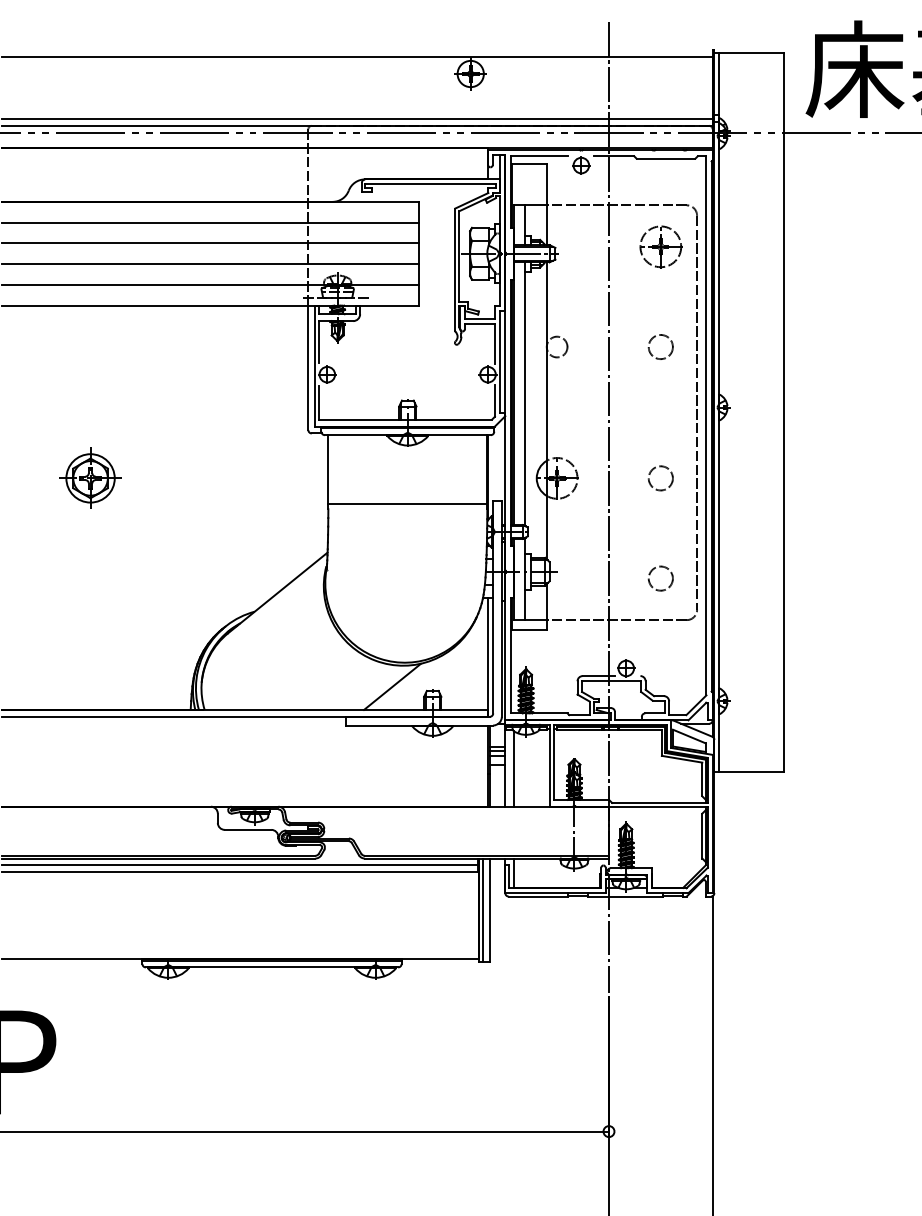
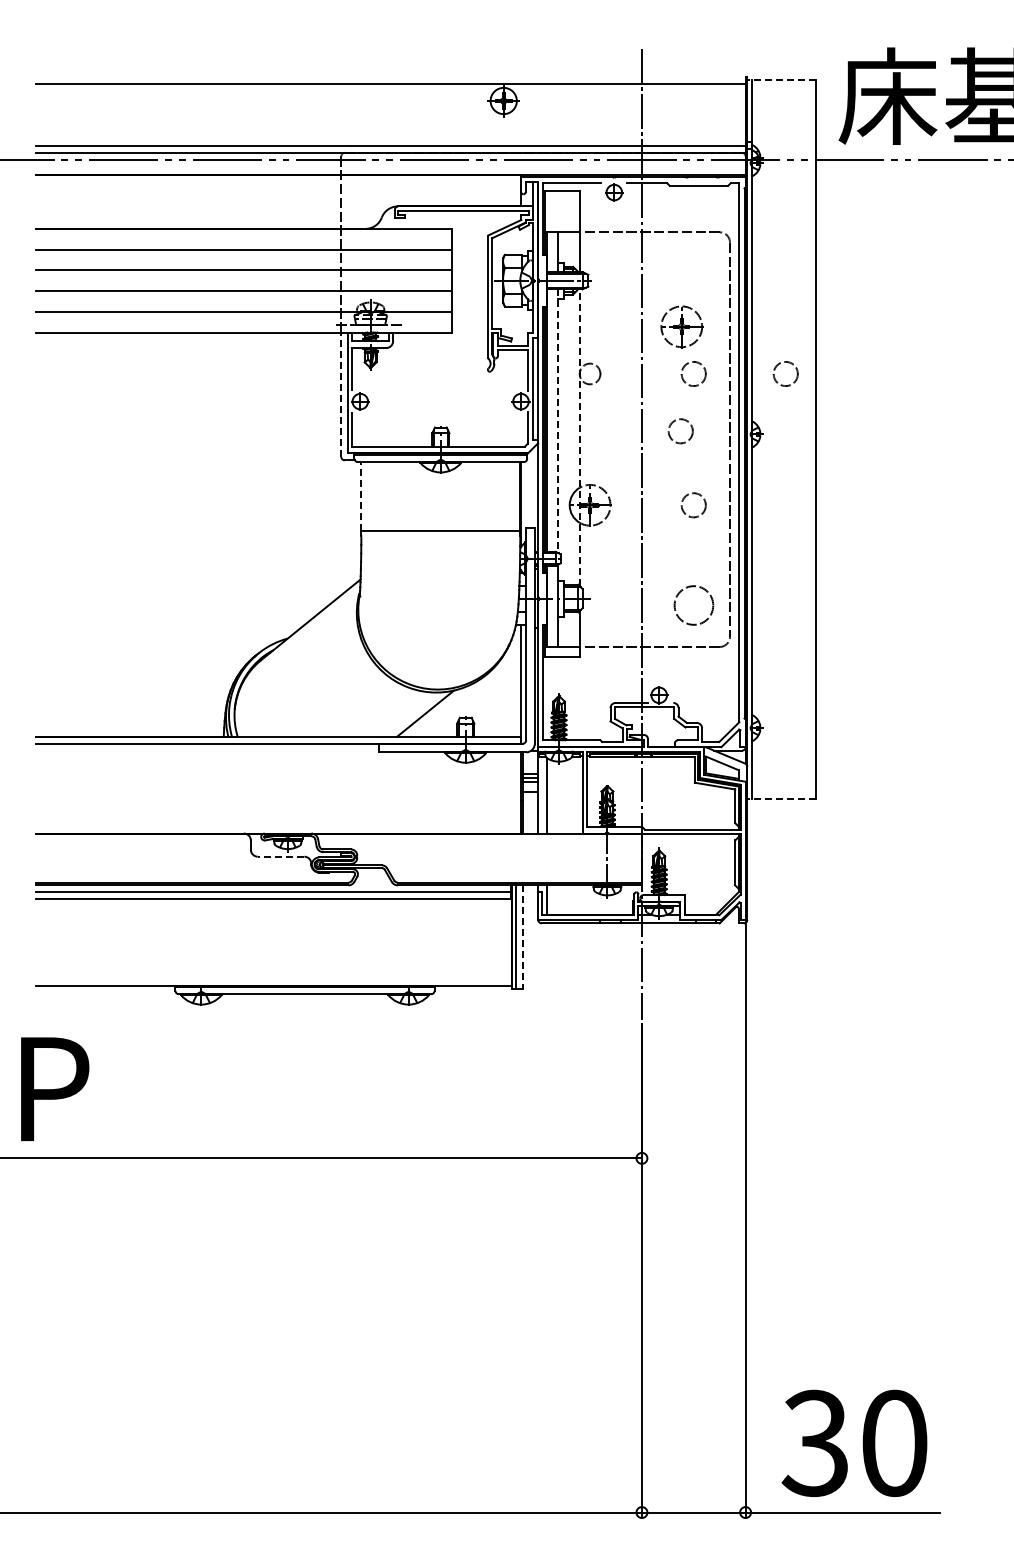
line: (748, 53) -> (781, 80), solid -> dashed
part: (660, 246) -> (681, 326), moved
circle: (752, 346) -> (785, 373), added
line: (308, 367) -> (341, 394), solid -> dashed
line: (524, 394) -> (557, 421), solid -> dashed
circle: (647, 404) -> (680, 431), added
line: (546, 410) -> (579, 437), solid -> dashed
line: (328, 469) -> (361, 496), solid -> dashed
part: (90, 477) -> (123, 504), removed
circle: (660, 578) -> (693, 605), size x1.6
line: (748, 772) -> (781, 799), solid -> dashed
line: (247, 829) -> (280, 856), solid -> dashed
line: (489, 910) -> (522, 937), solid -> dashed

